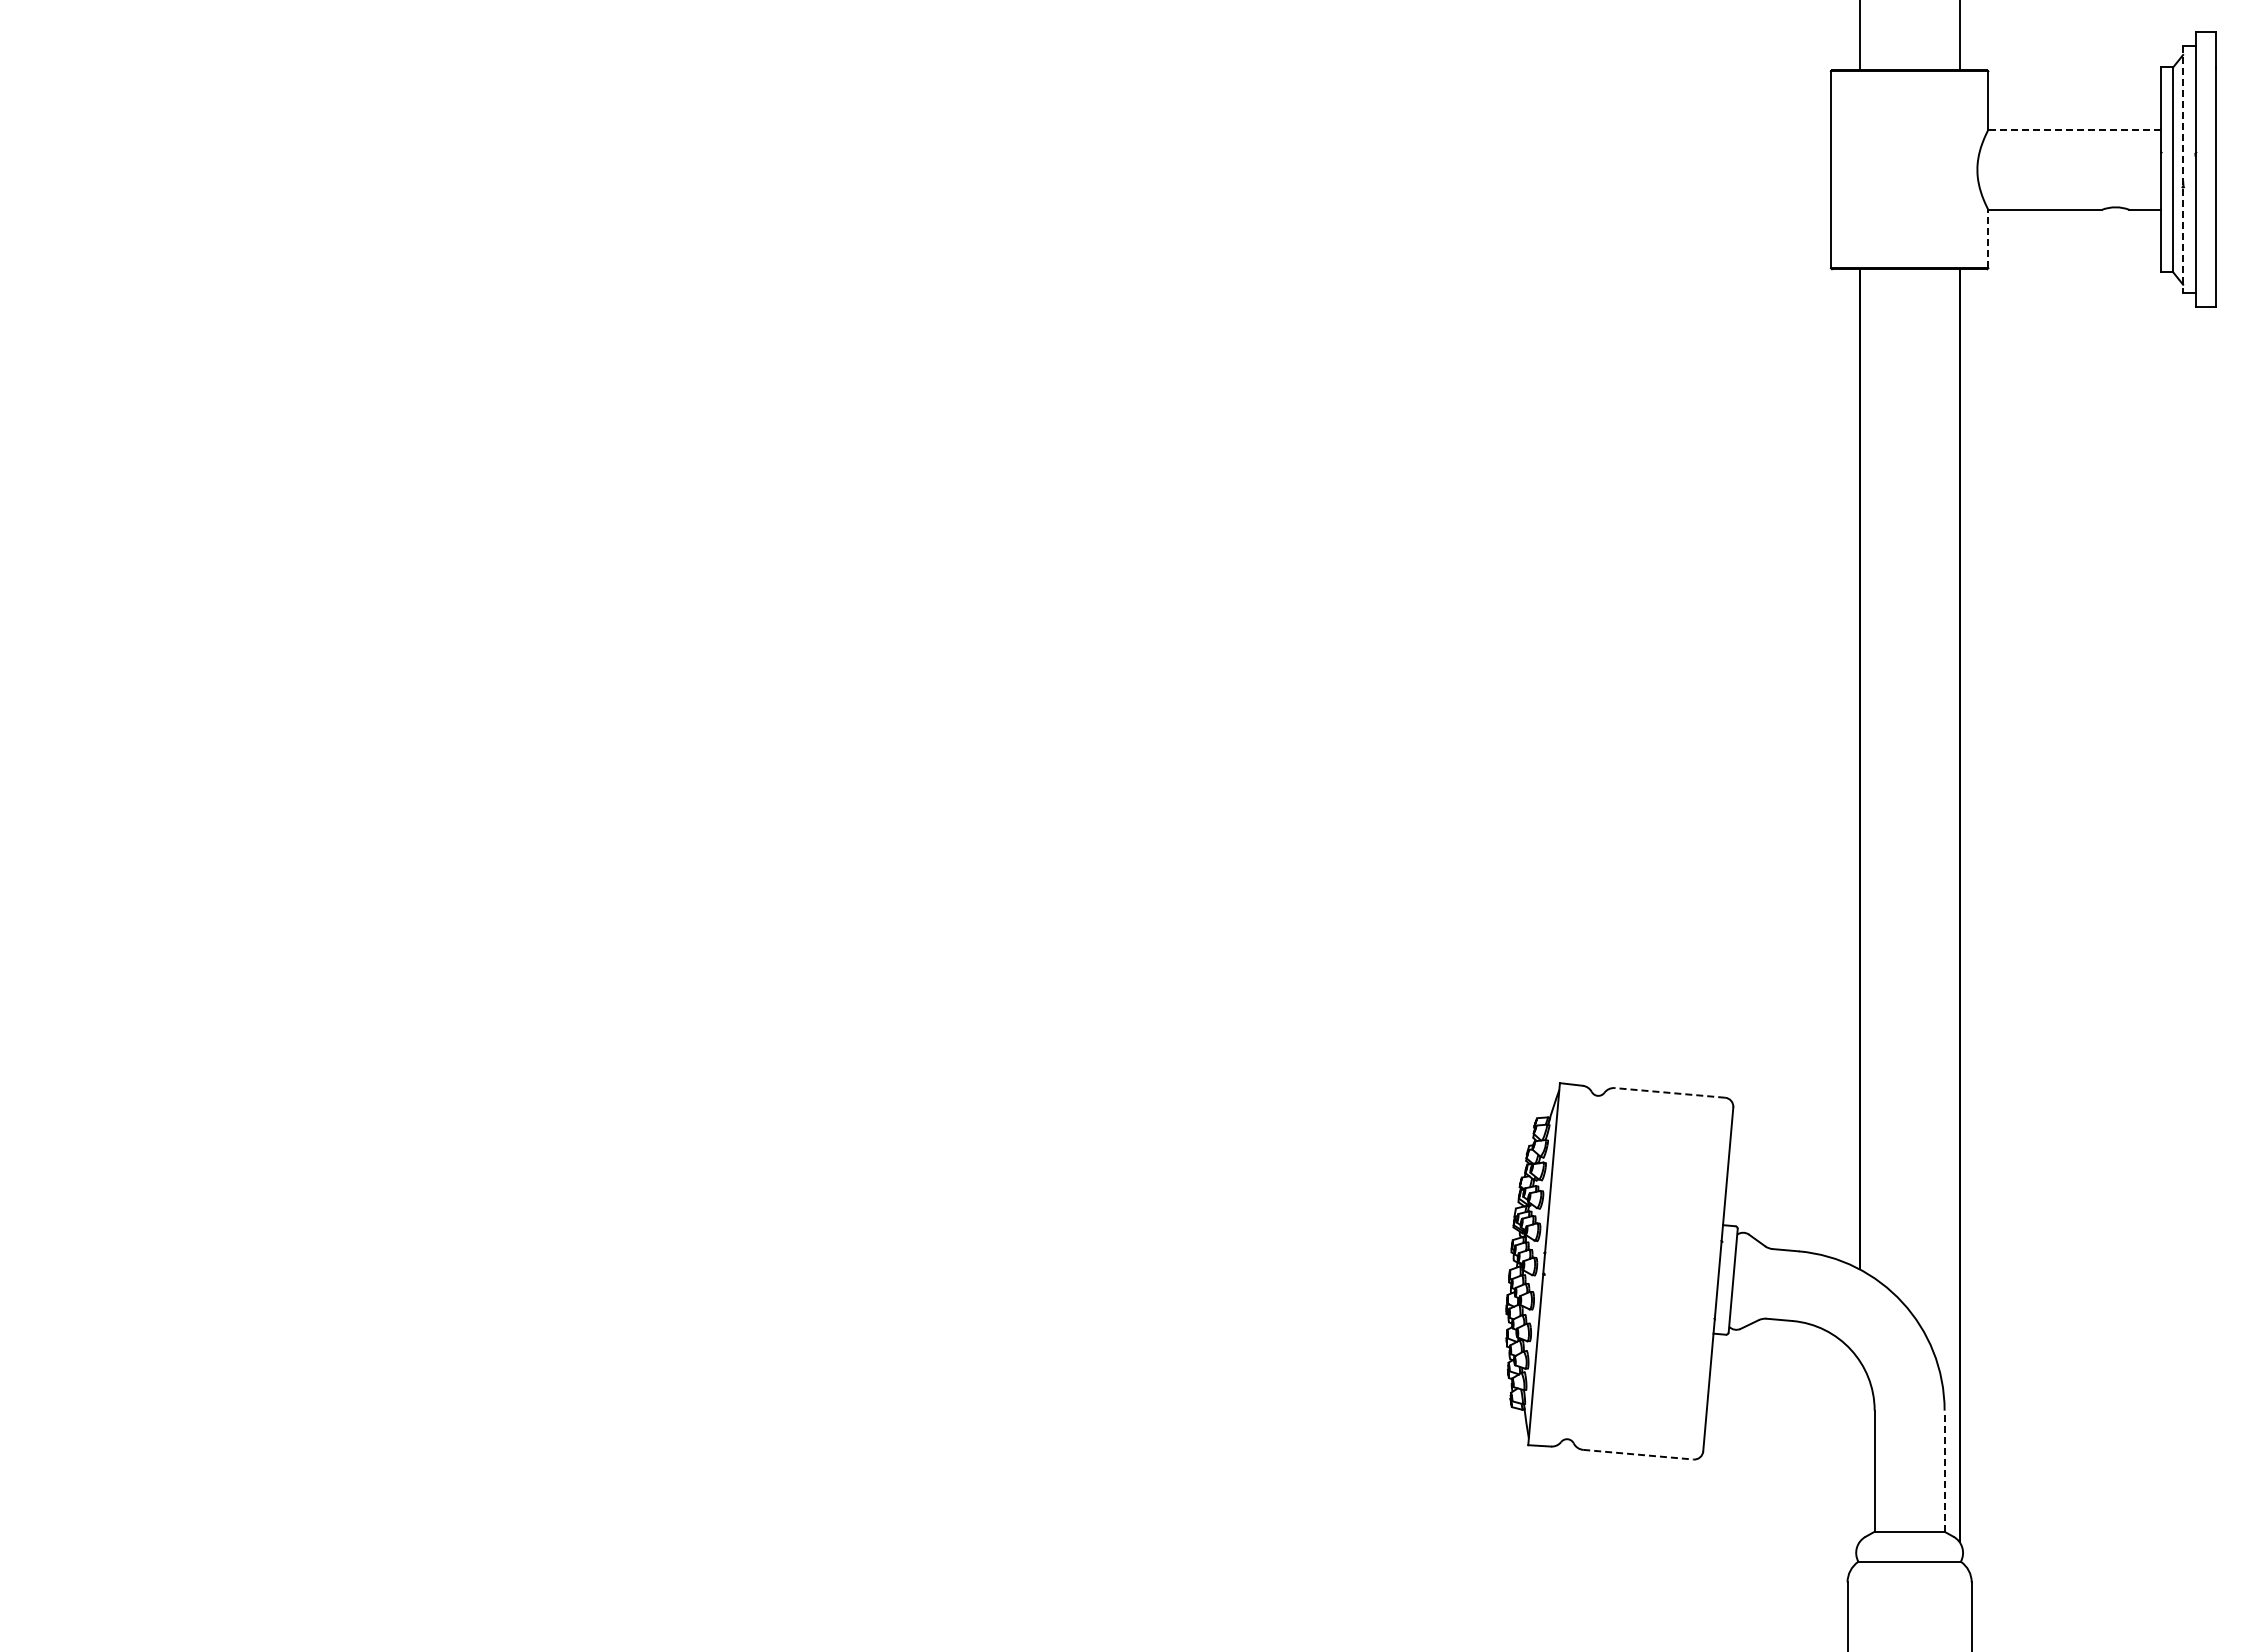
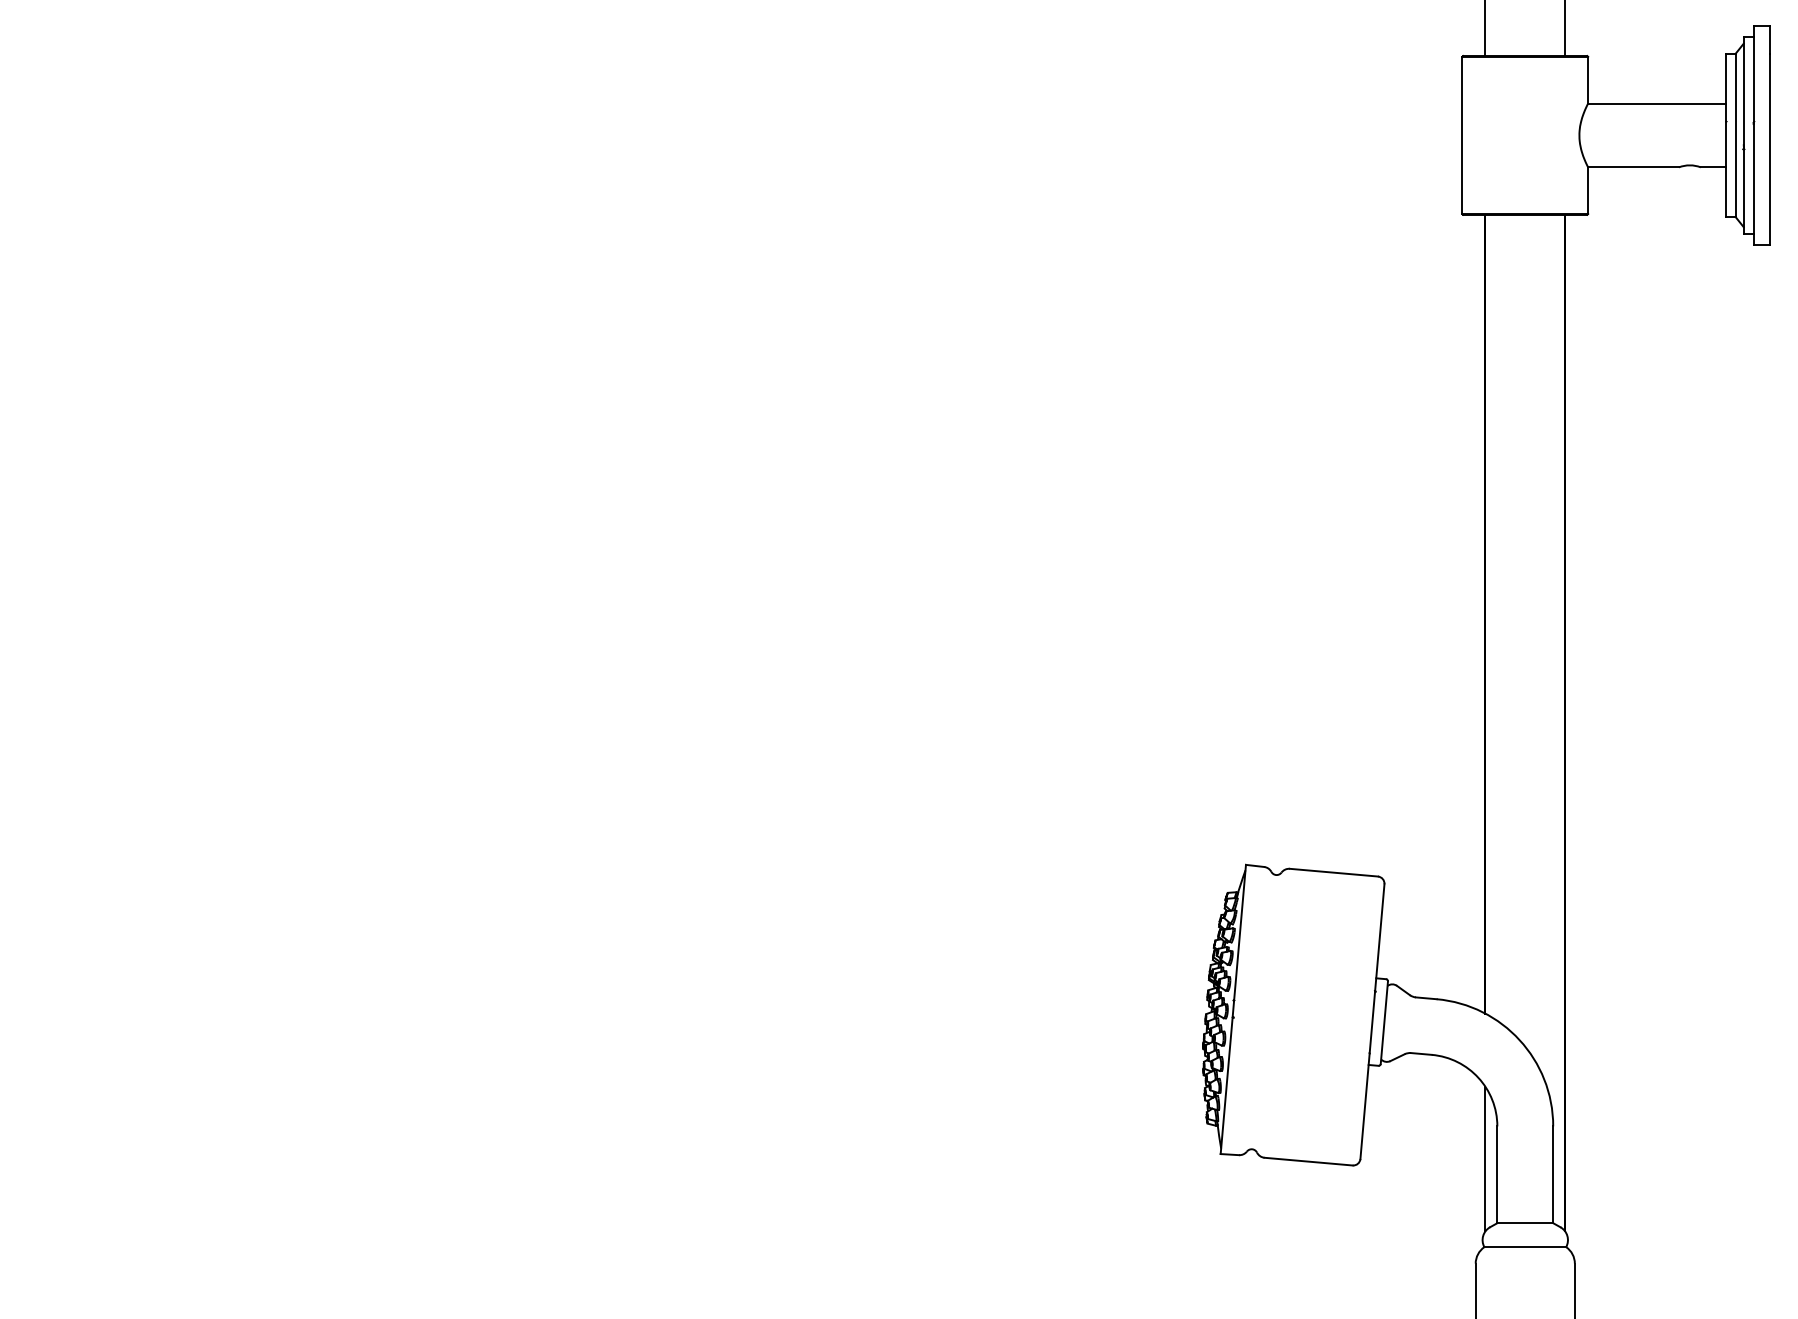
line: (2074, 129) -> (1656, 103), dashed -> solid
line: (2183, 169) -> (1744, 135), dashed -> solid
line: (1988, 238) -> (1588, 190), dashed -> solid
line: (1669, 1092) -> (1333, 872), dashed -> solid
line: (1859, 1451) -> (1485, 1159), added
line: (1638, 1454) -> (1308, 1161), dashed -> solid
line: (1944, 1471) -> (1553, 1175), dashed -> solid

